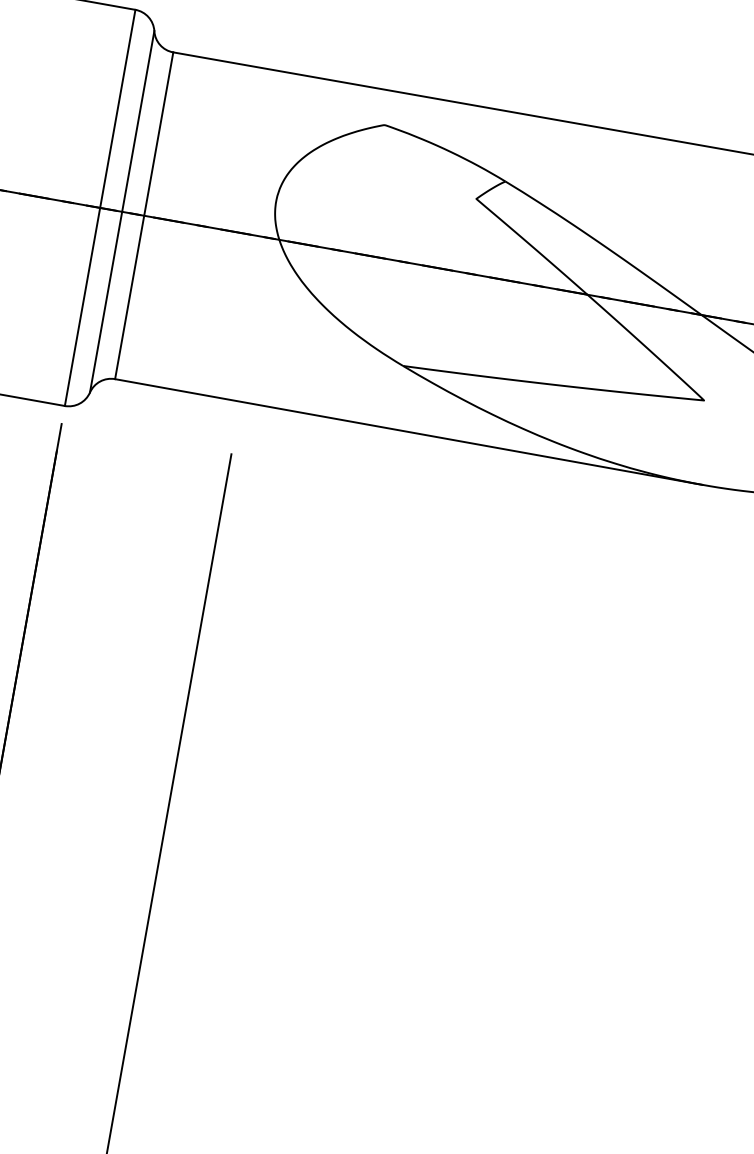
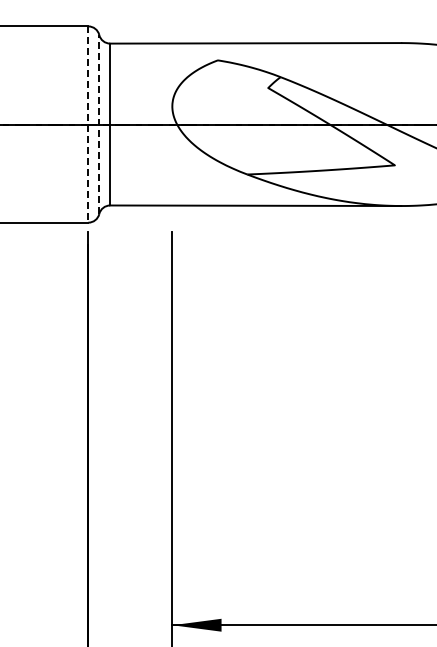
line: (100, 209) -> (88, 125), solid -> dashed
line: (122, 211) -> (99, 124), solid -> dashed

